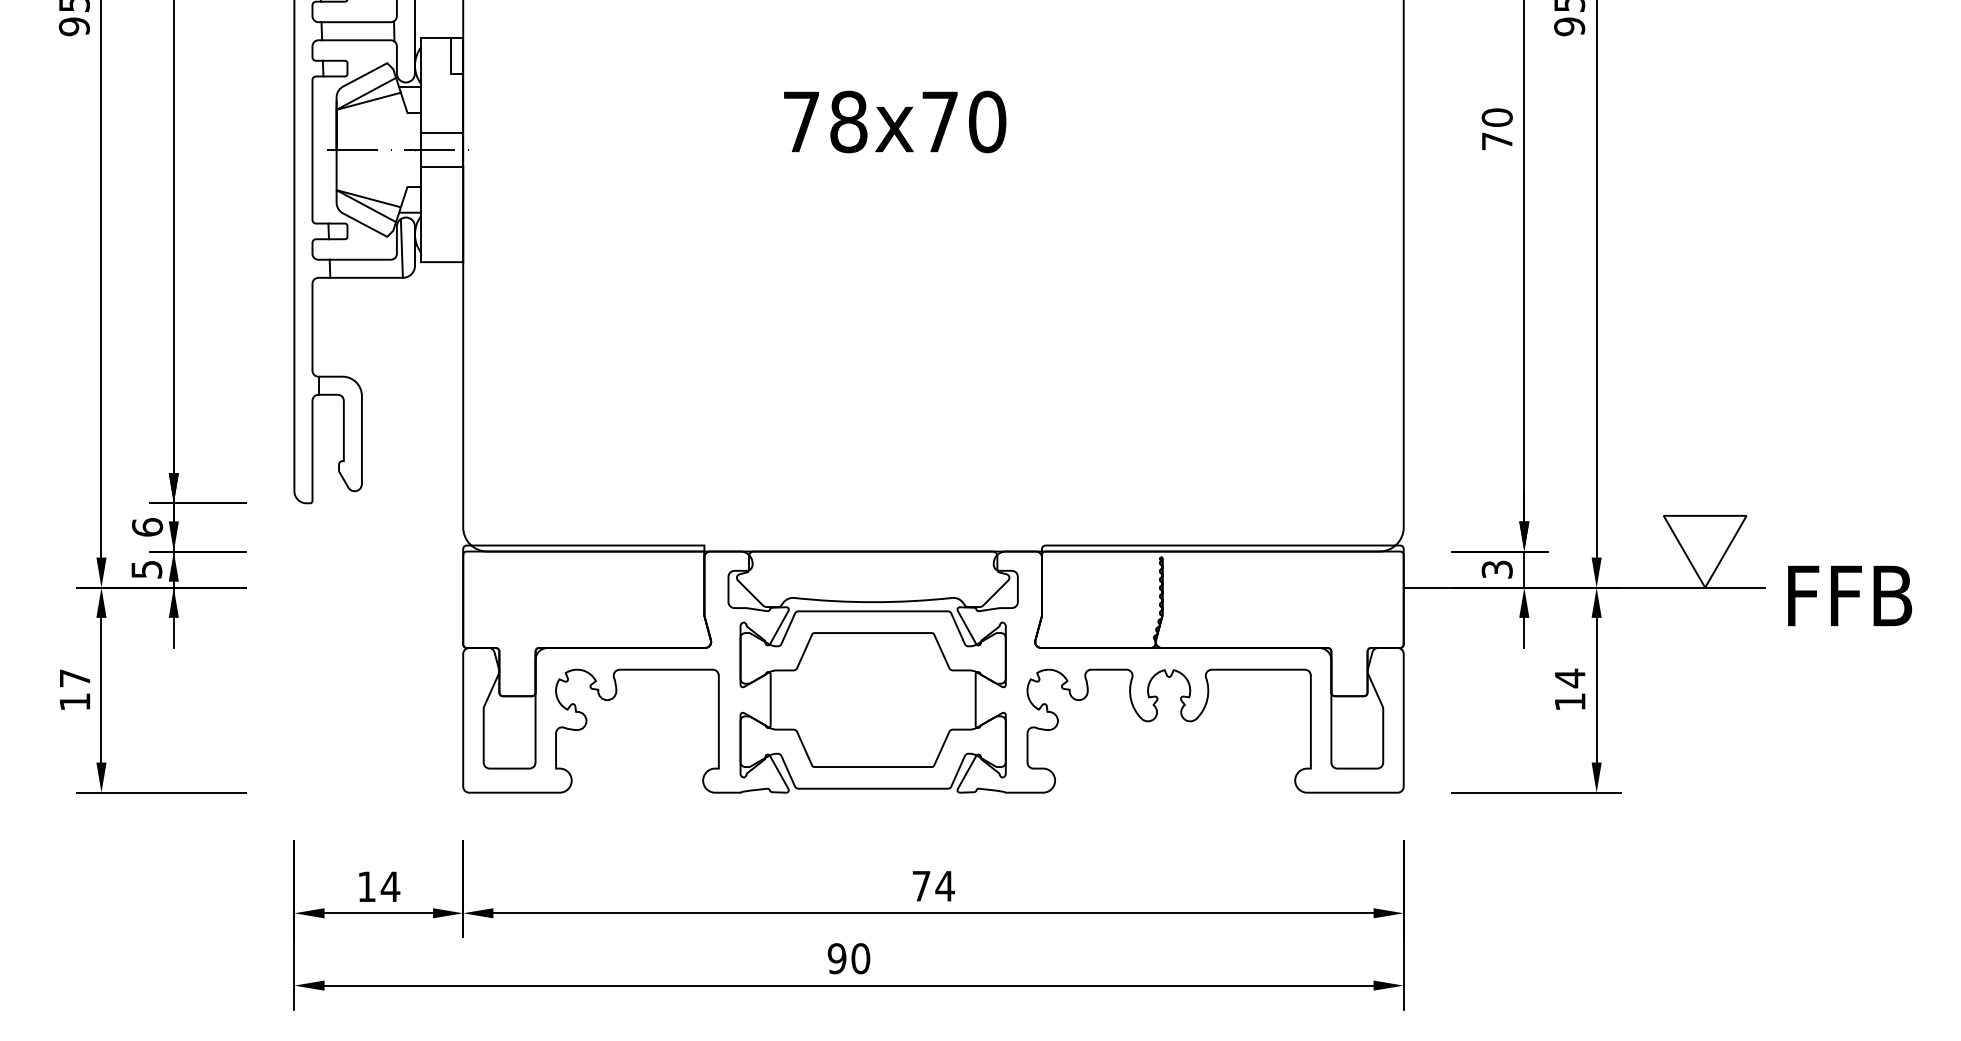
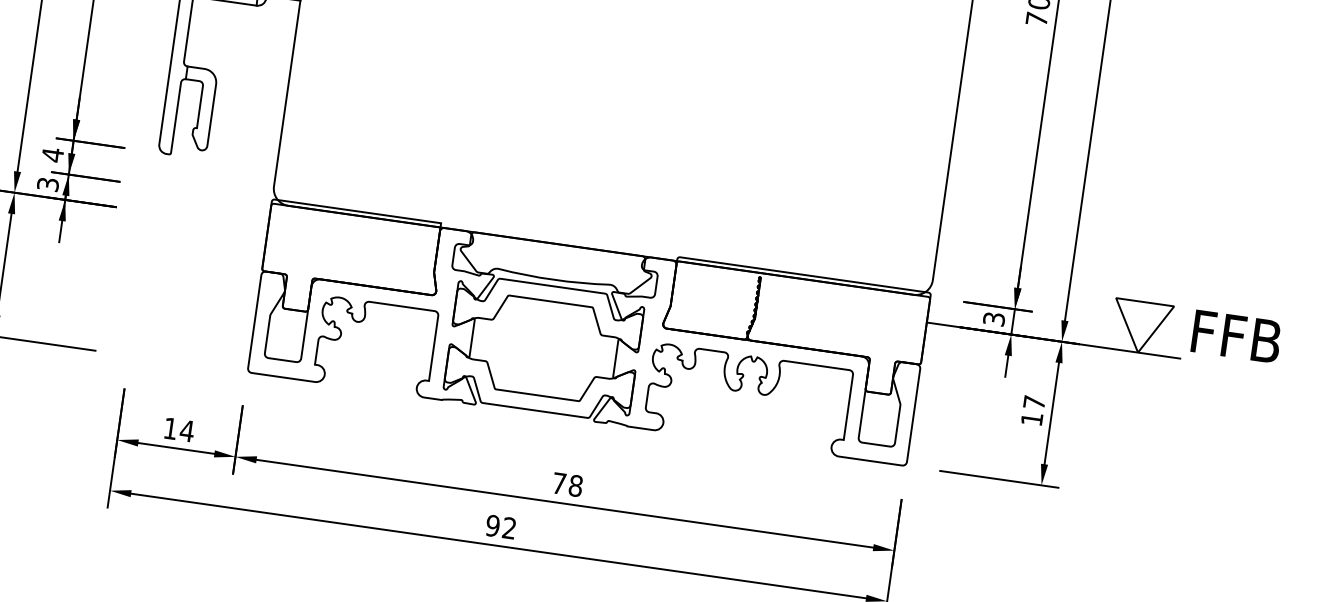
text: (147, 527) -> (52, 155), 6 -> 4
text: (146, 569) -> (47, 184), 5 -> 3
text: (1850, 595) -> (1237, 336), moved
text: (1570, 678) -> (1034, 402), 14 -> 17
text: (944, 885) -> (575, 485), 74 -> 78
text: (860, 958) -> (509, 528), 90 -> 92

